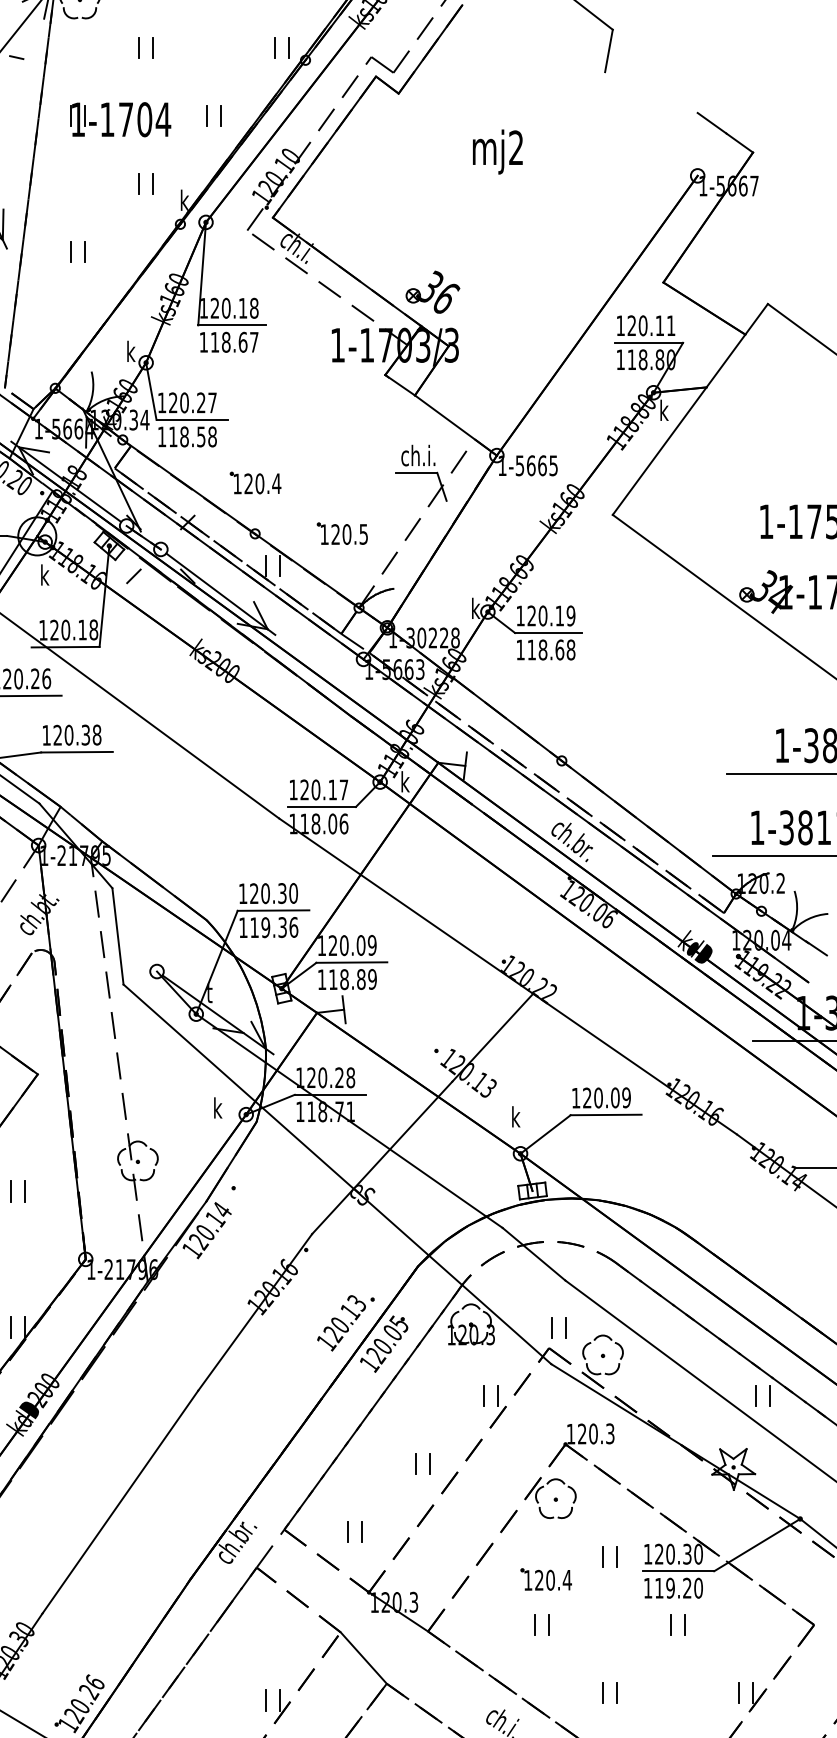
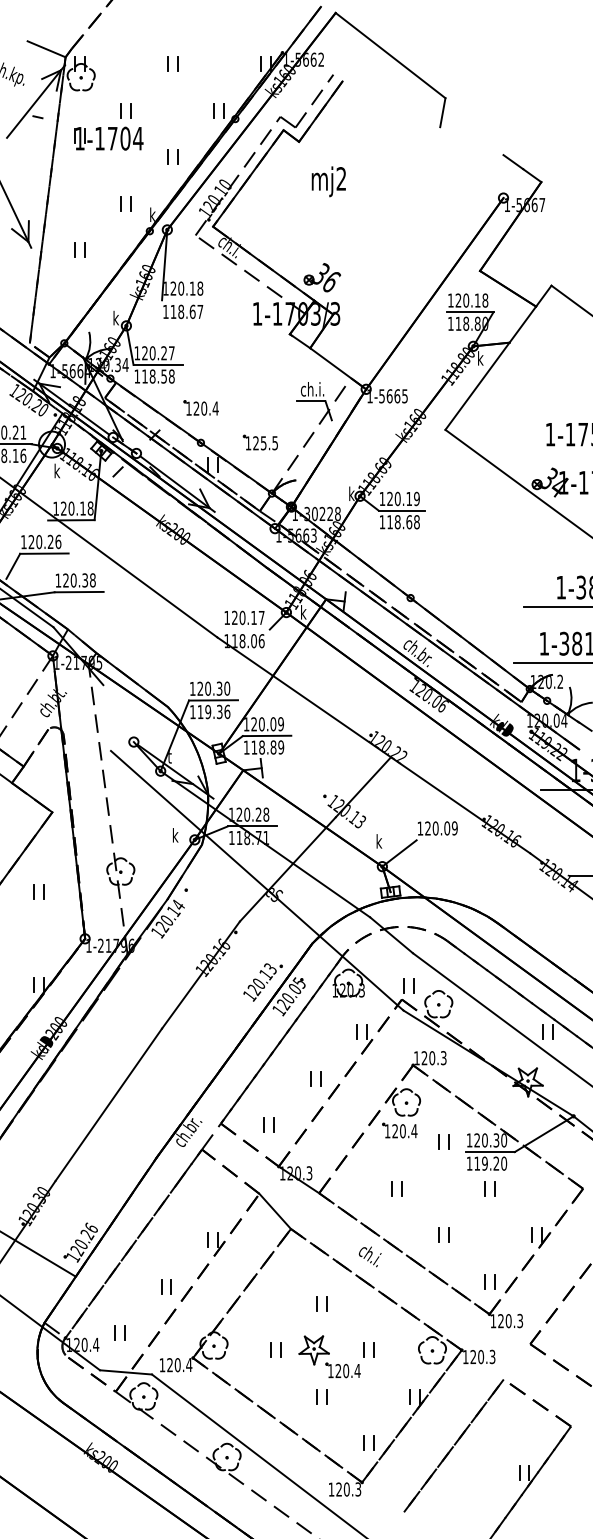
part: (119, 119) -> (108, 138), moved
text: (497, 151) -> (328, 181), moved
line: (232, 325) -> (185, 300), removed
text: (671, 325) -> (485, 300), 120.11 -> 120.18
text: (346, 534) -> (263, 443), 120.5 -> 125.5
line: (321, 806) -> (246, 629), removed
line: (116, 935) -> (106, 717), removed
line: (605, 1114) -> (440, 839), removed
part: (545, 1579) -> (399, 1130), moved

